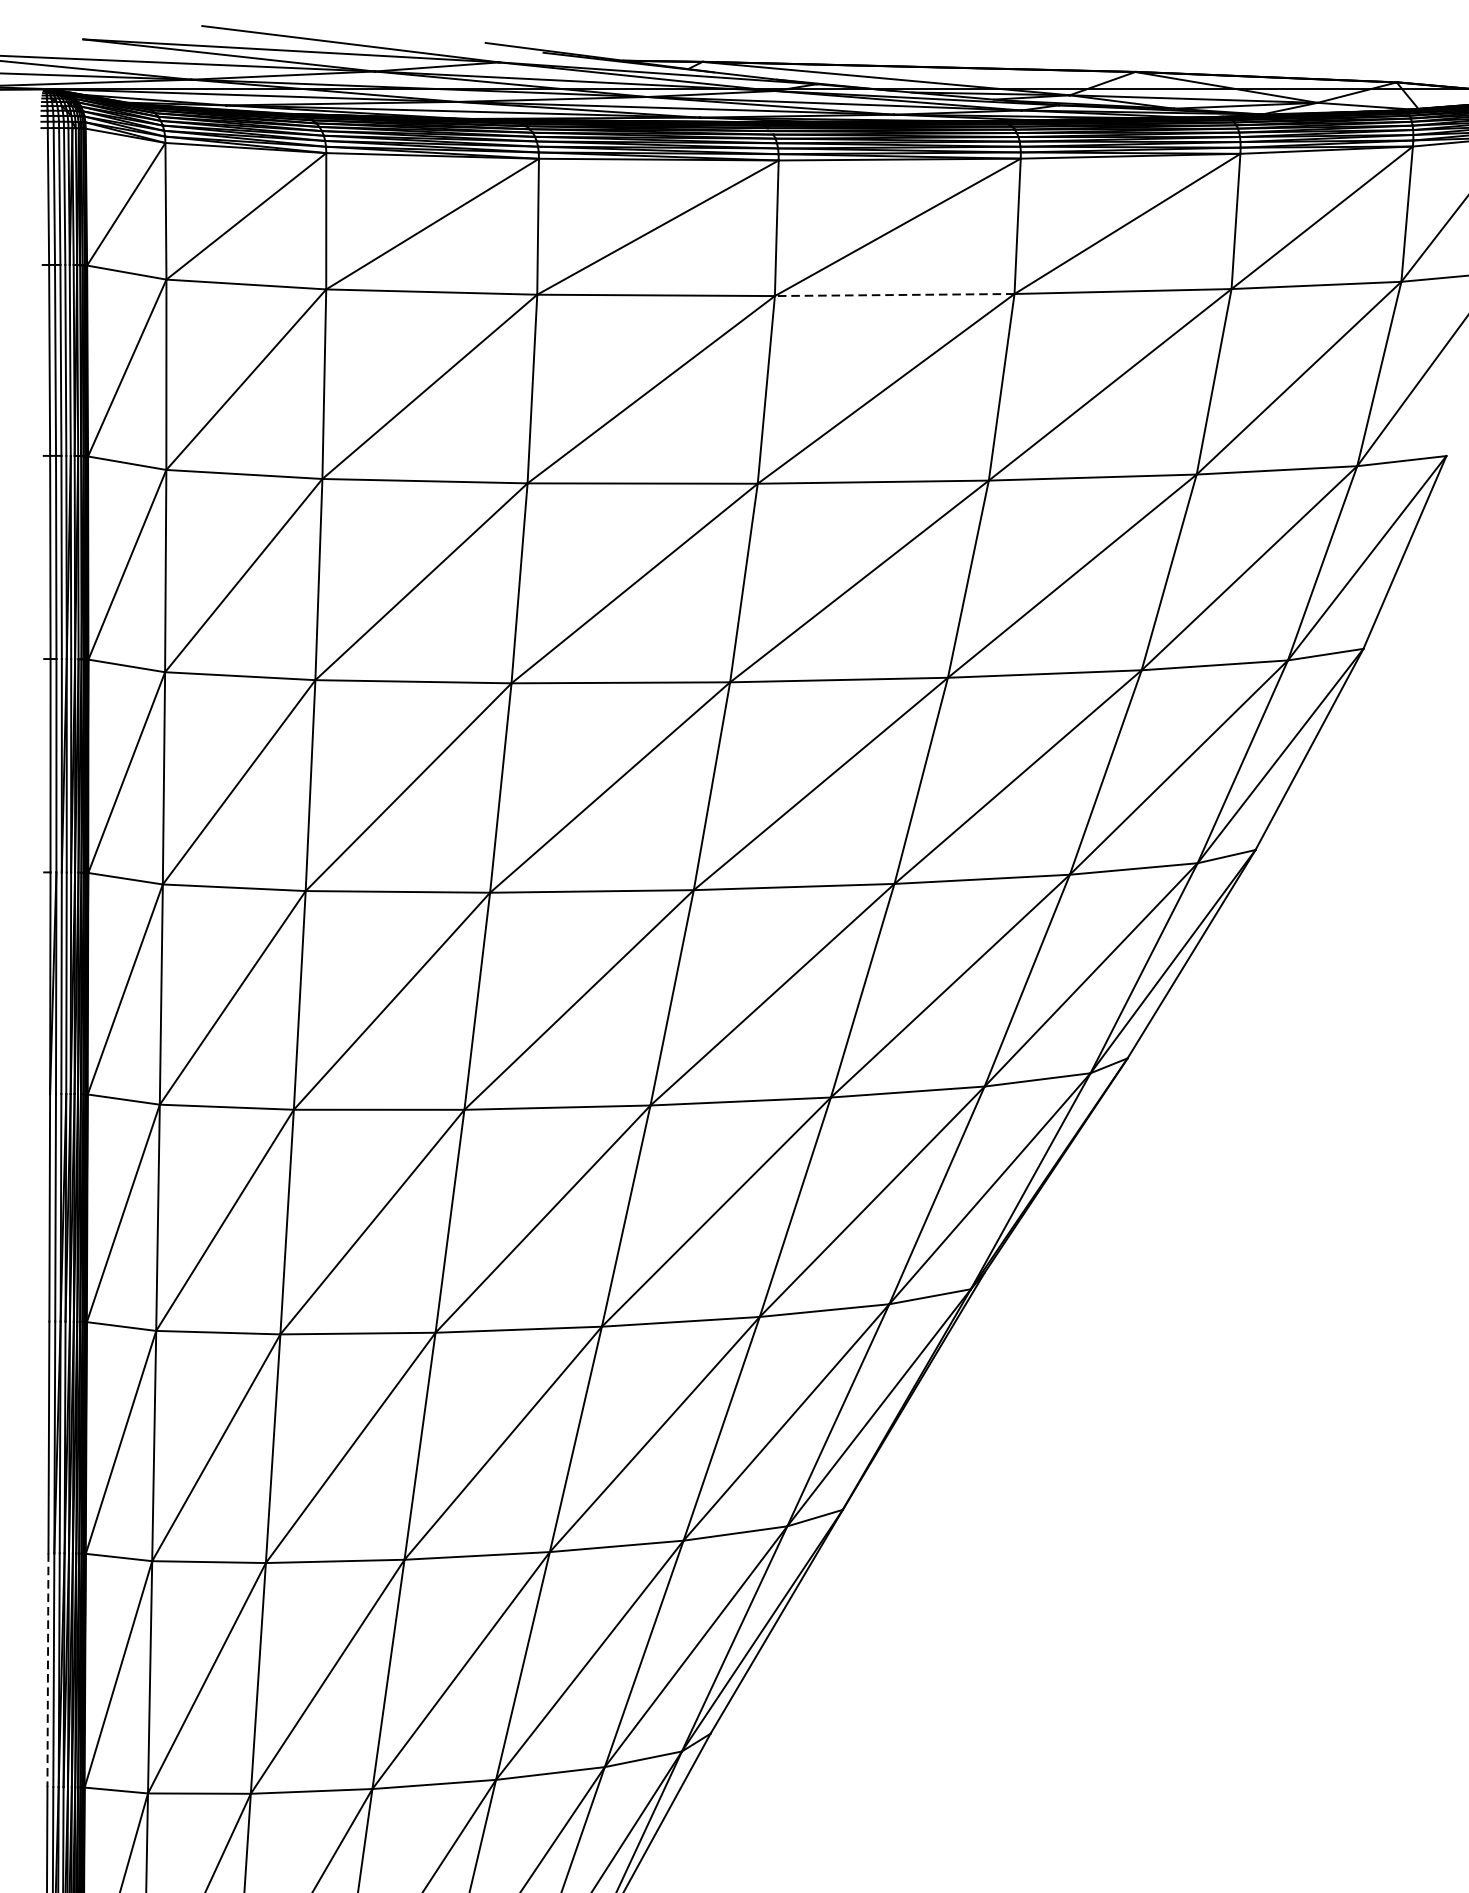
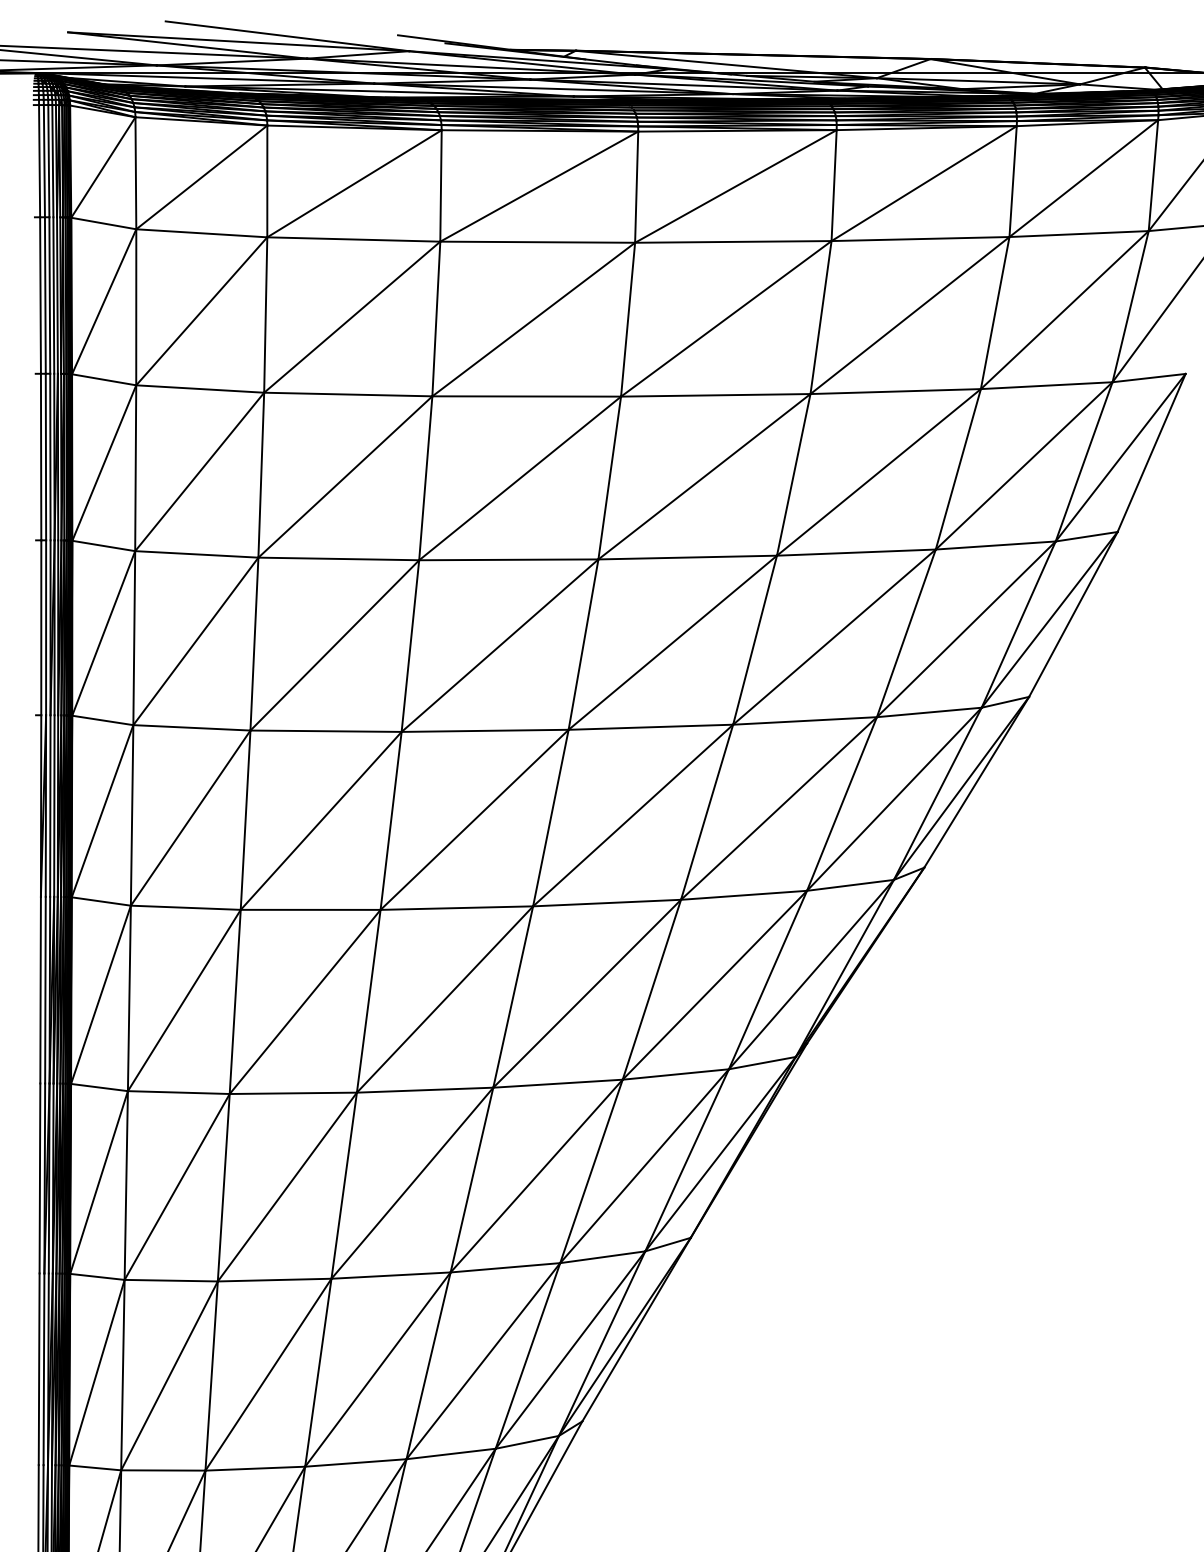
line: (893, 294) -> (732, 241), dashed -> solid
line: (48, 1670) -> (39, 1369), dashed -> solid

